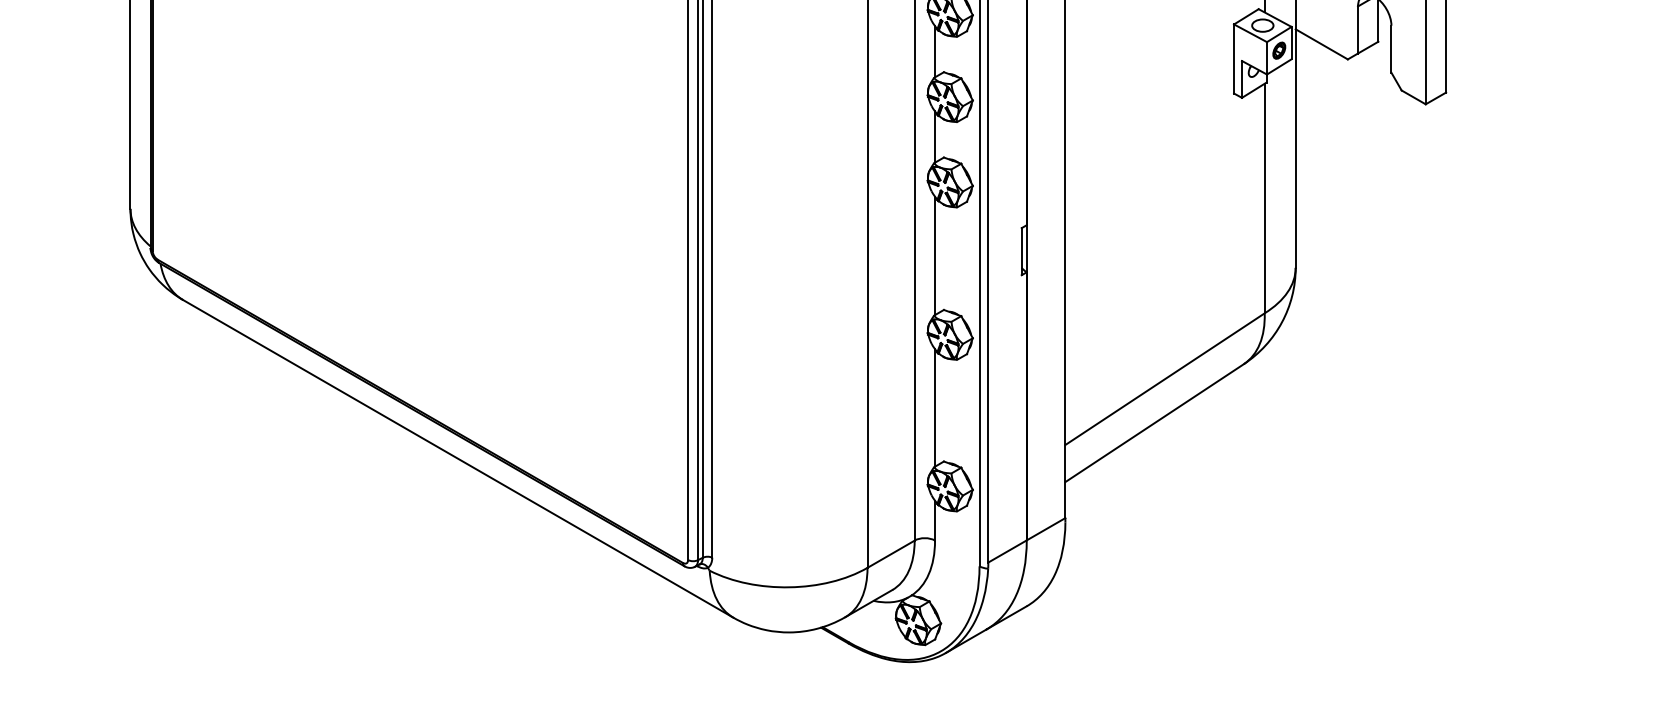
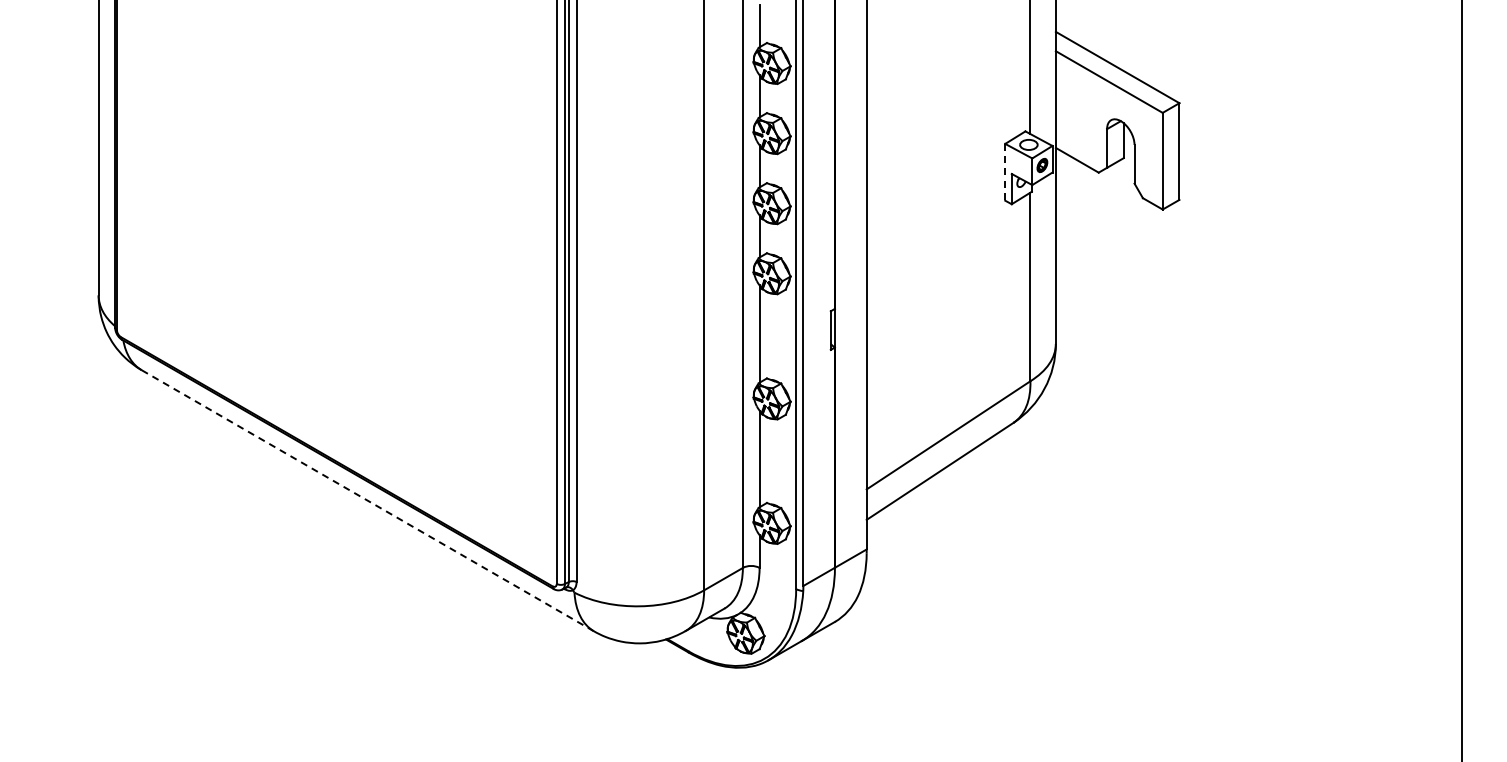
line: (1234, 59) -> (1005, 172), solid -> dashed
line: (458, 459) -> (368, 501), solid -> dashed

